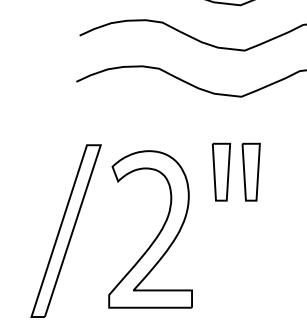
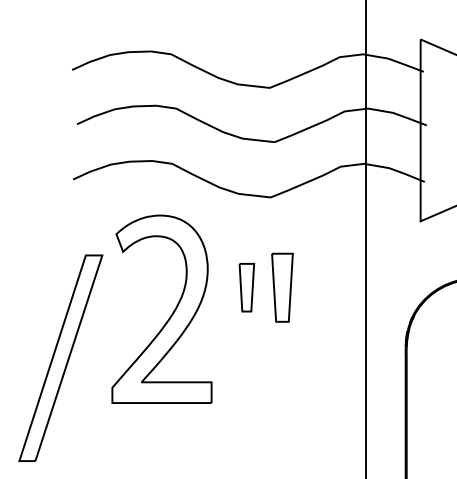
part: (221, 171) -> (246, 287), size x0.7
part: (157, 234) -> (170, 315), moved

